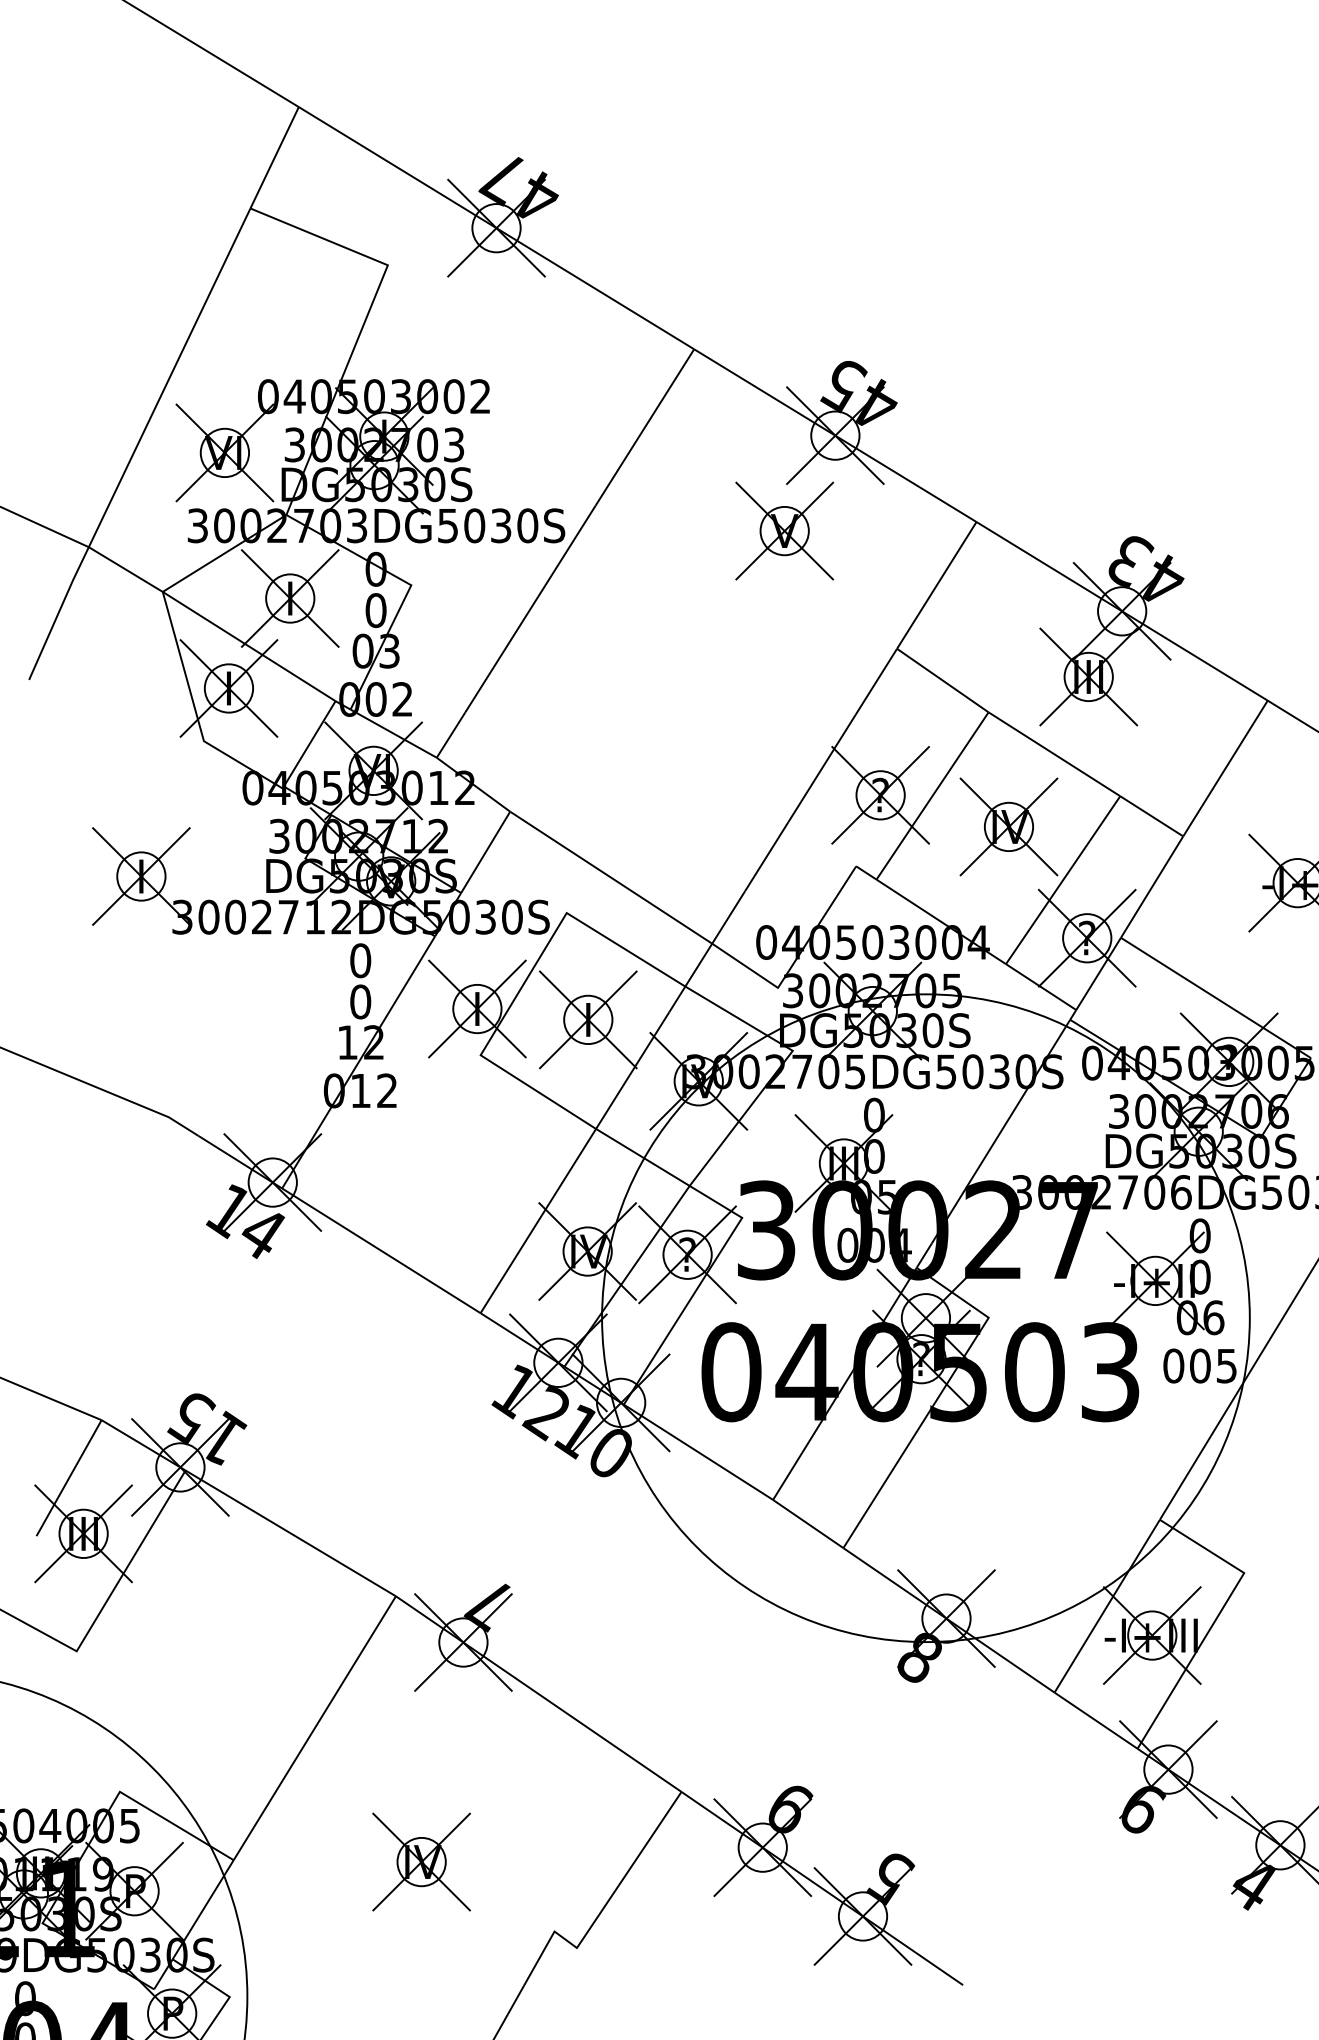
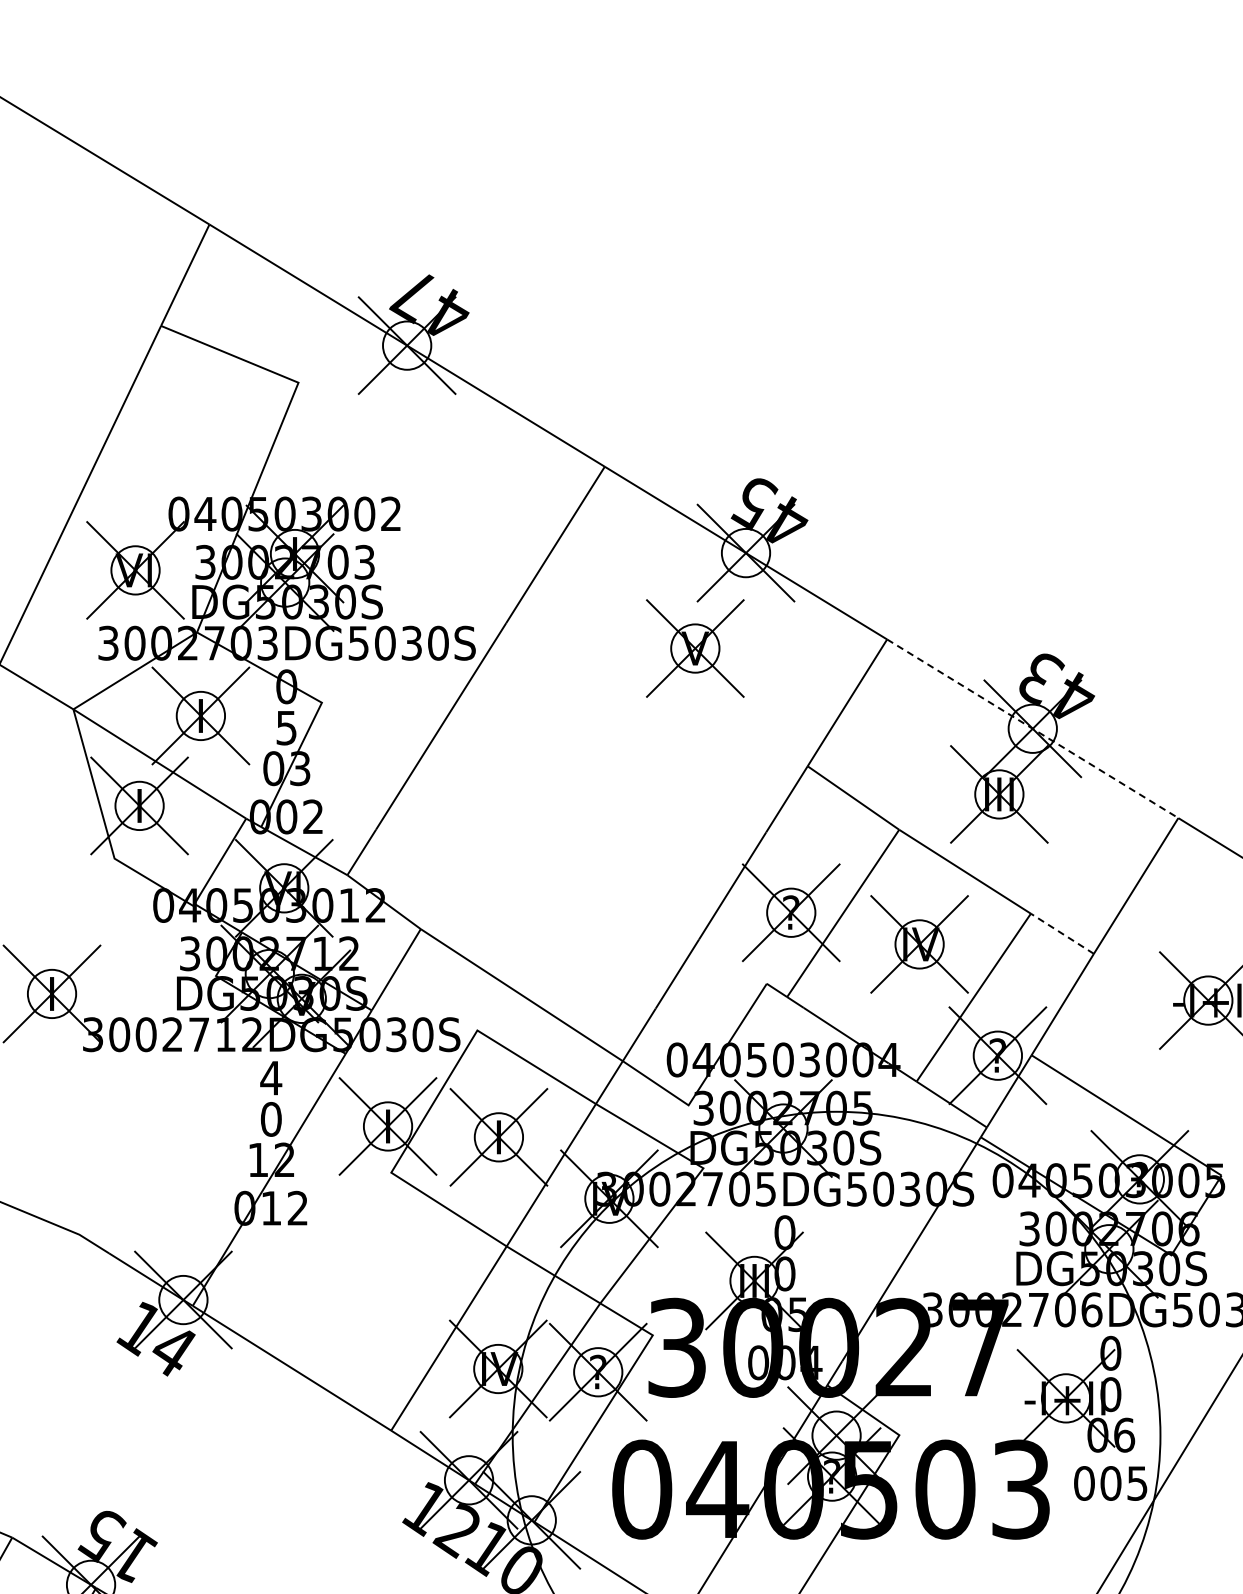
text: (375, 610) -> (286, 727), 0 -> 5
line: (1122, 611) -> (1033, 728), solid -> dashed
line: (1151, 816) -> (1062, 933), solid -> dashed
text: (360, 960) -> (271, 1077), 0 -> 4

